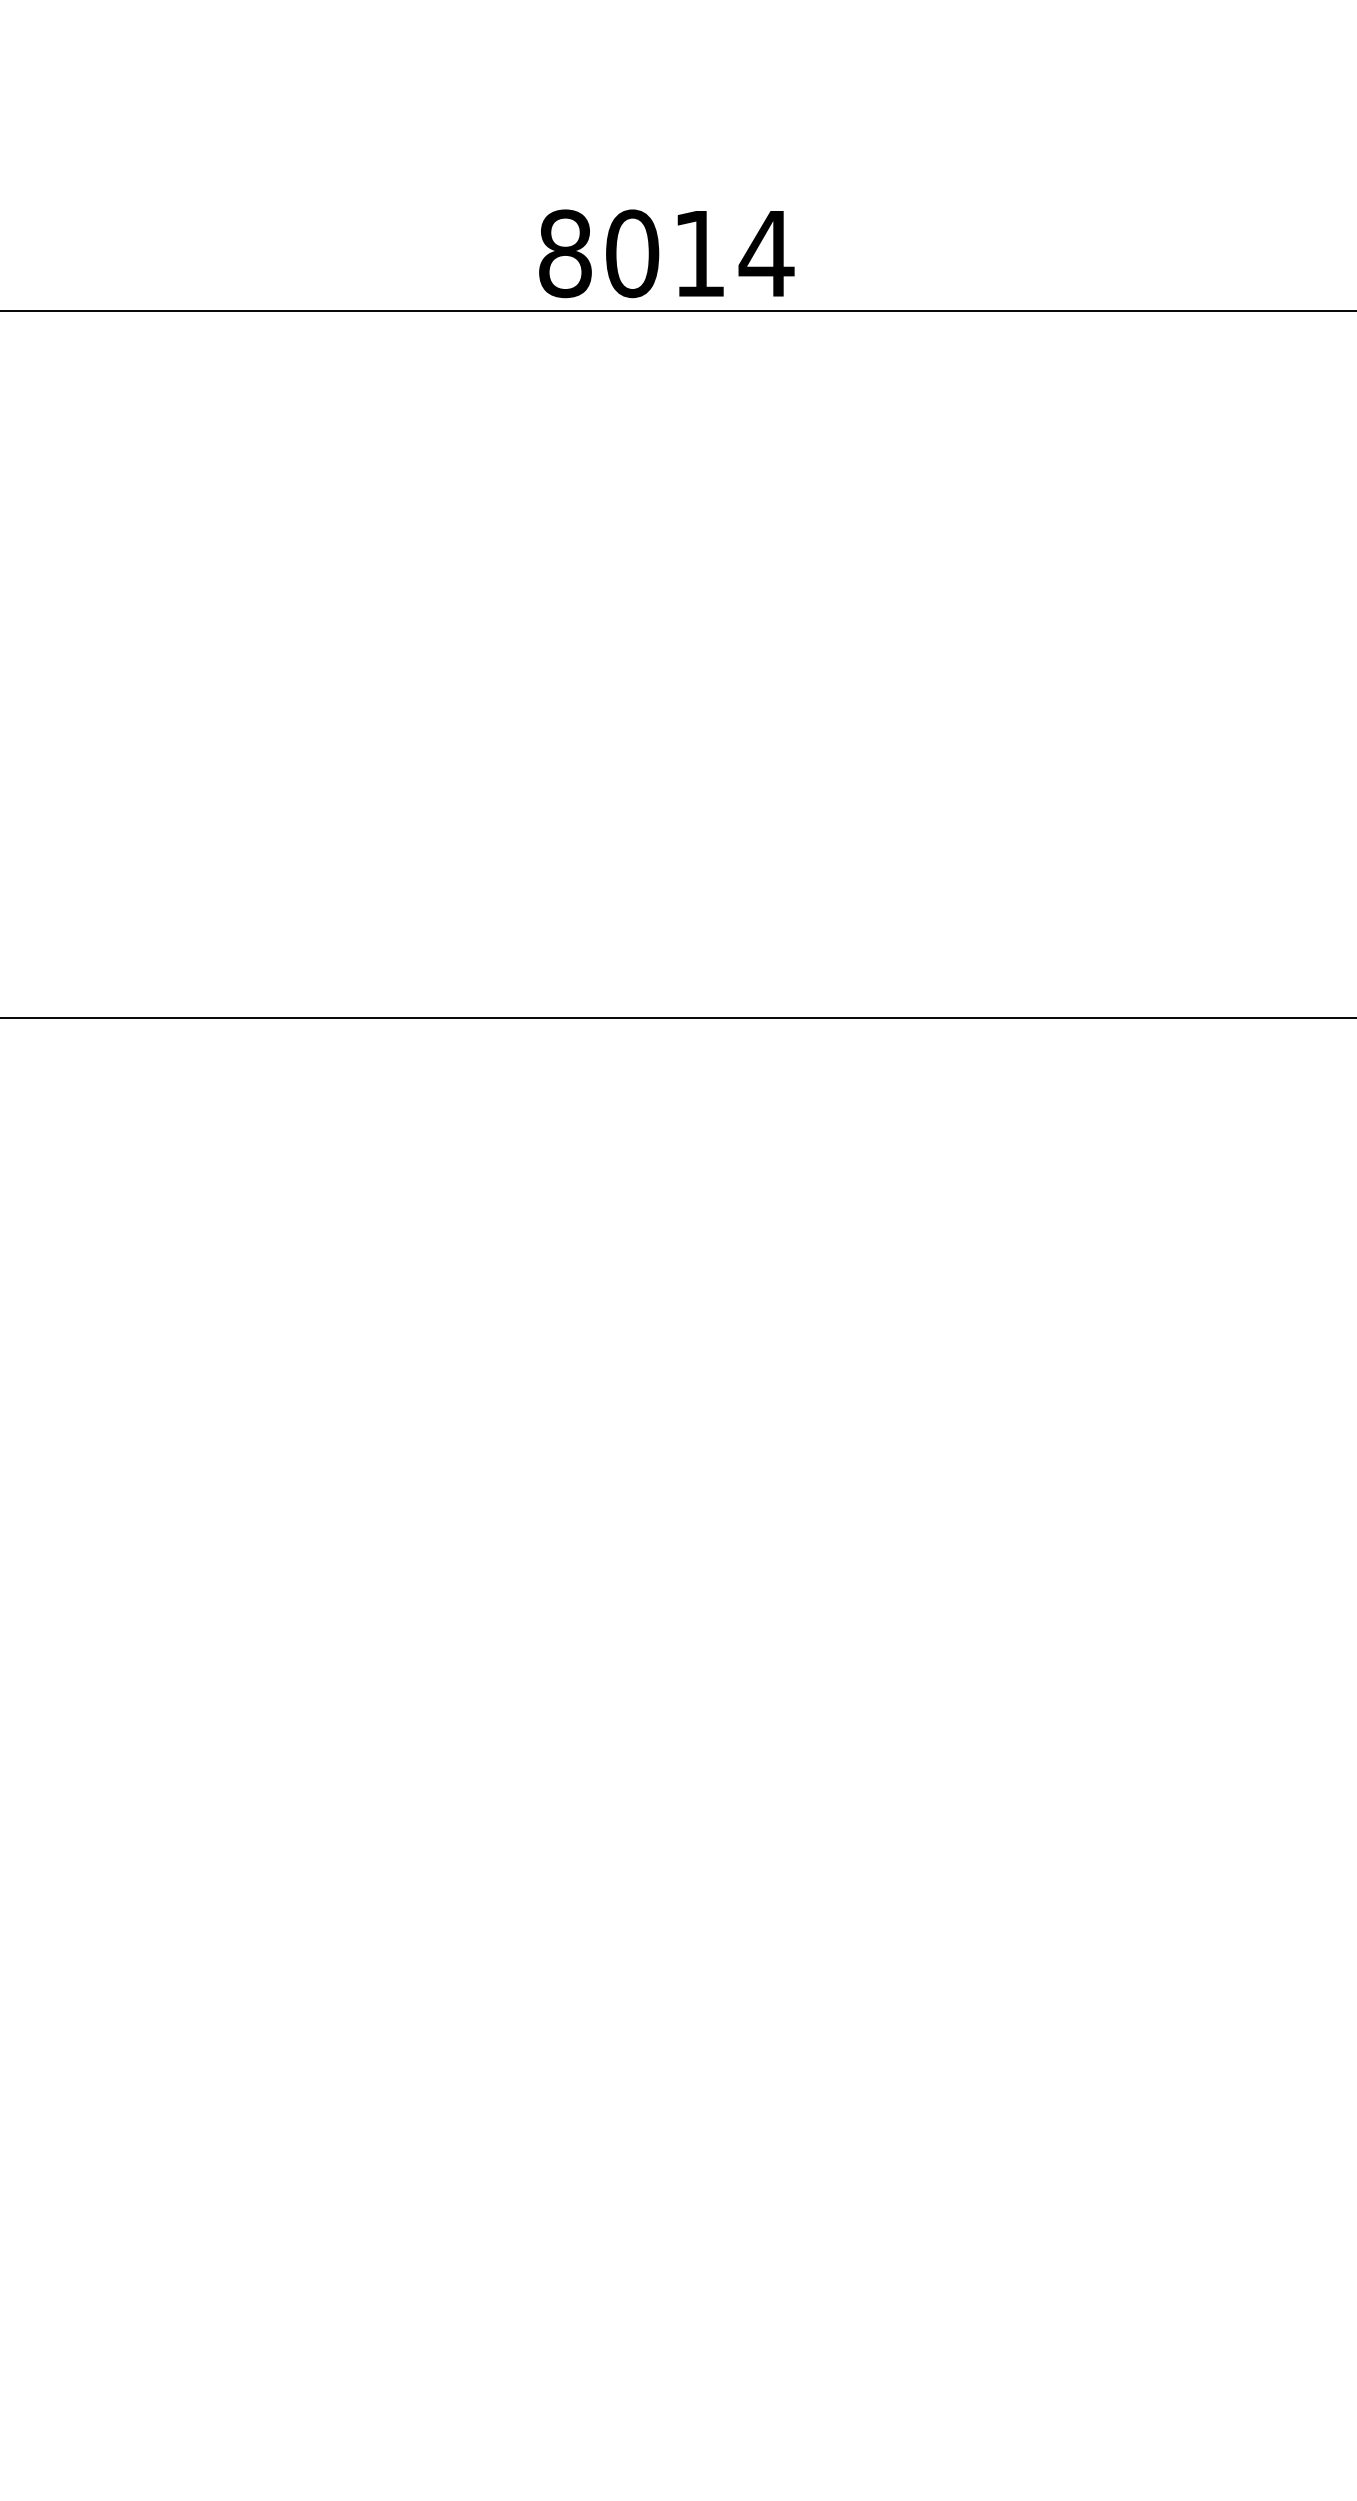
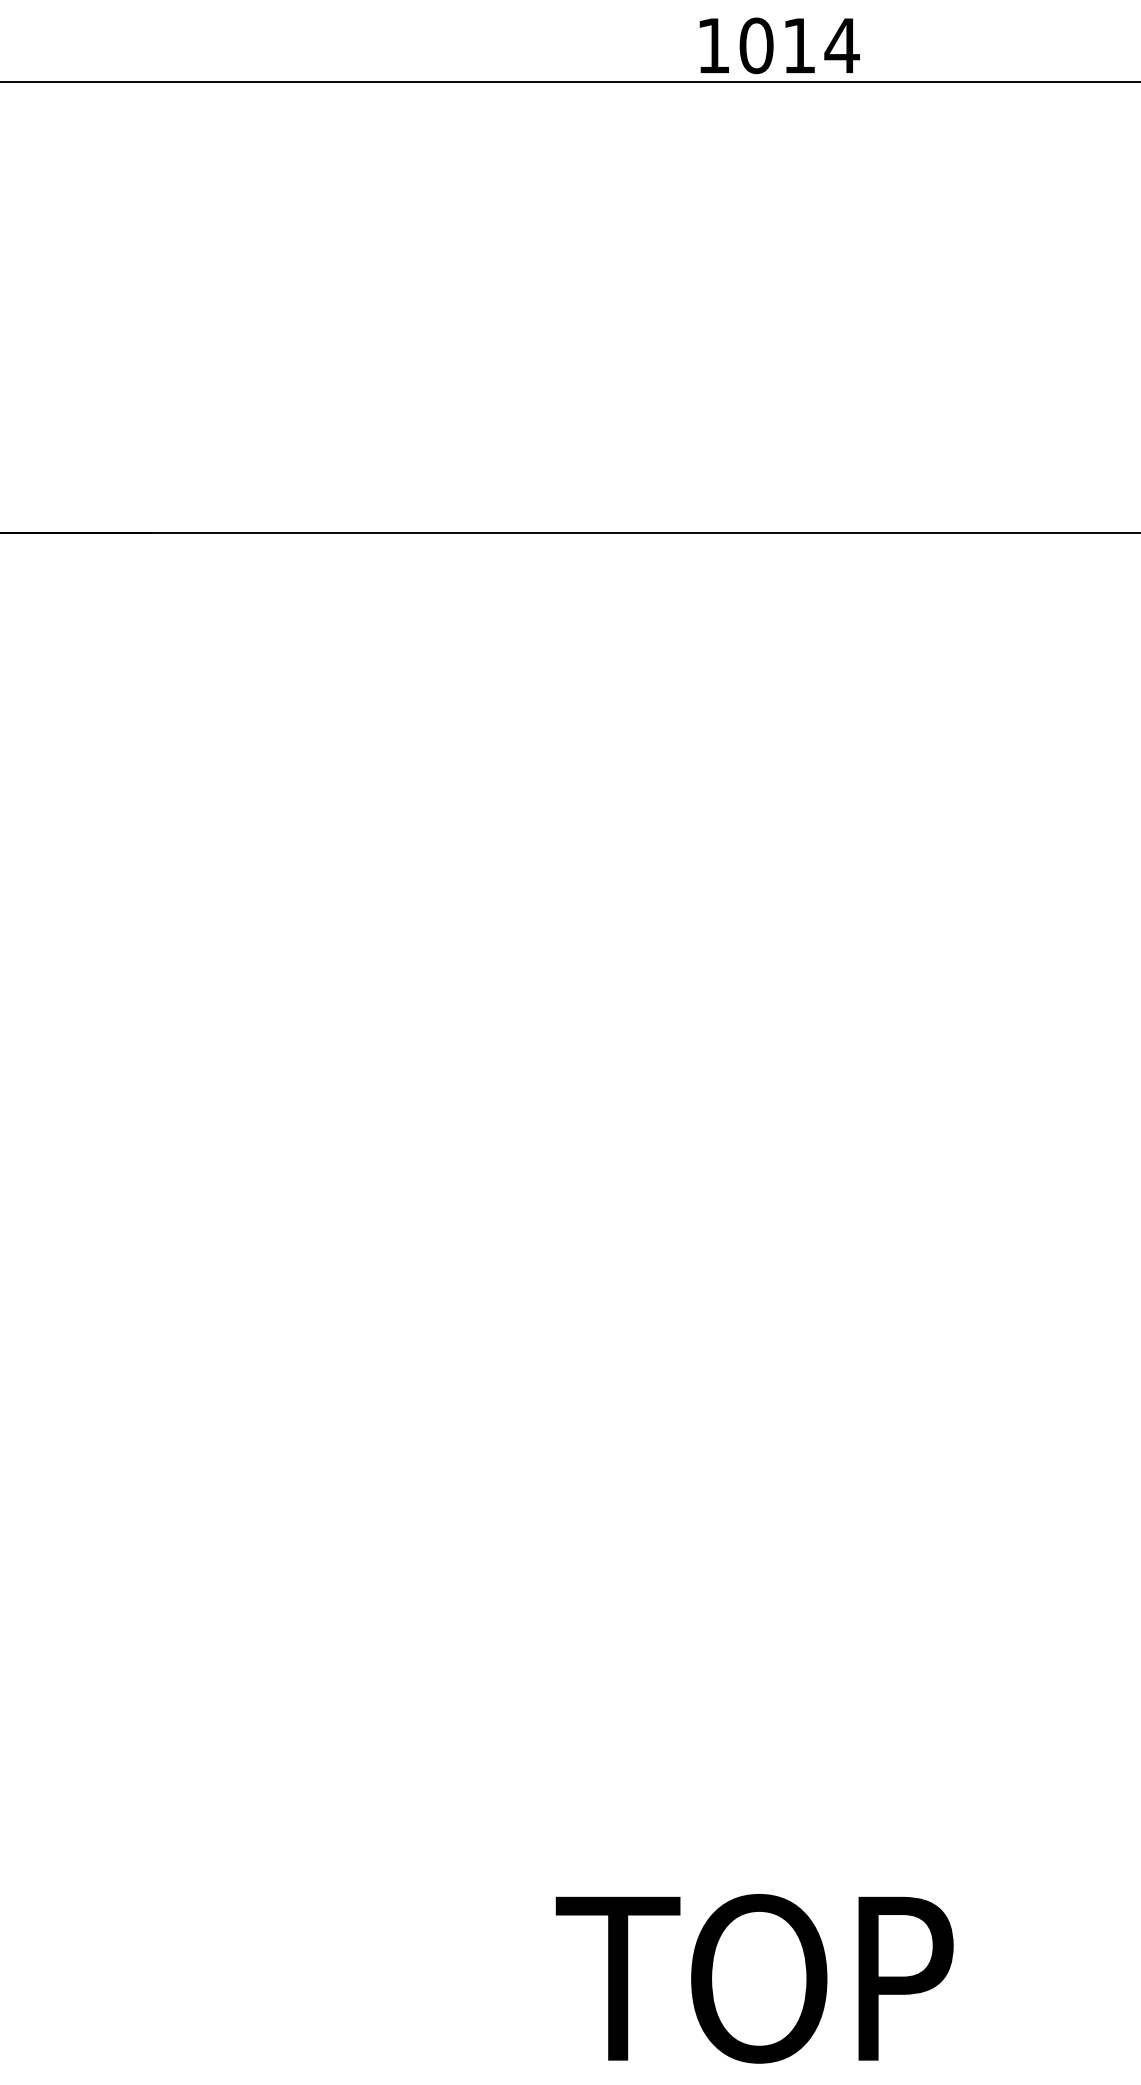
text: (564, 253) -> (713, 45), 8014 -> 1014

